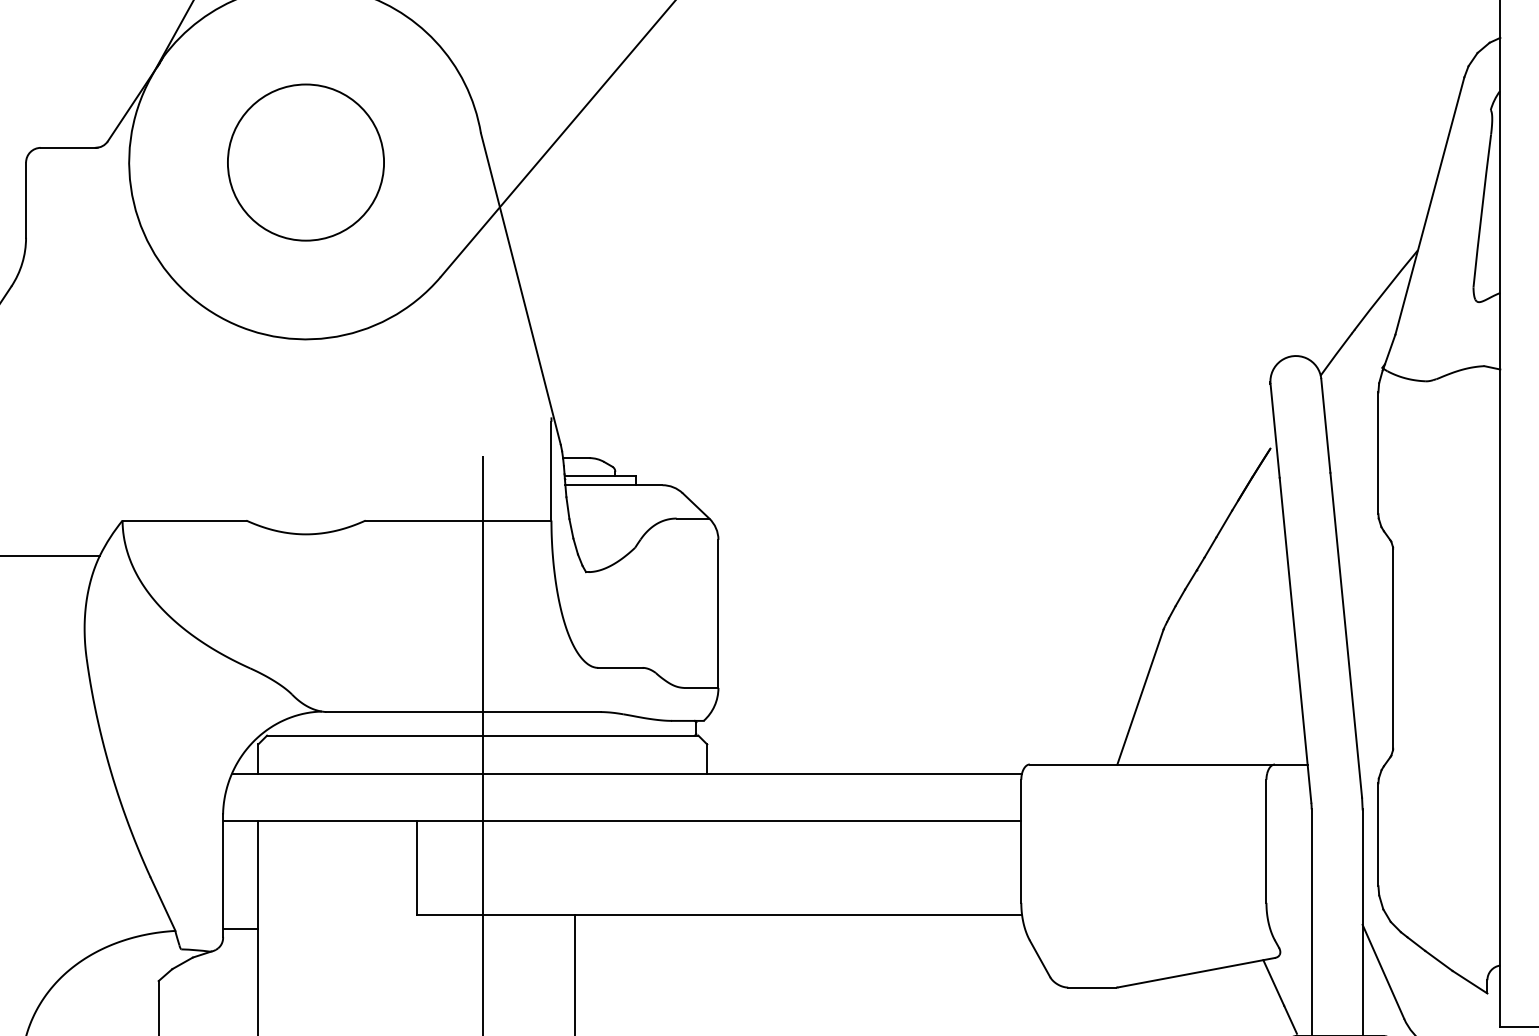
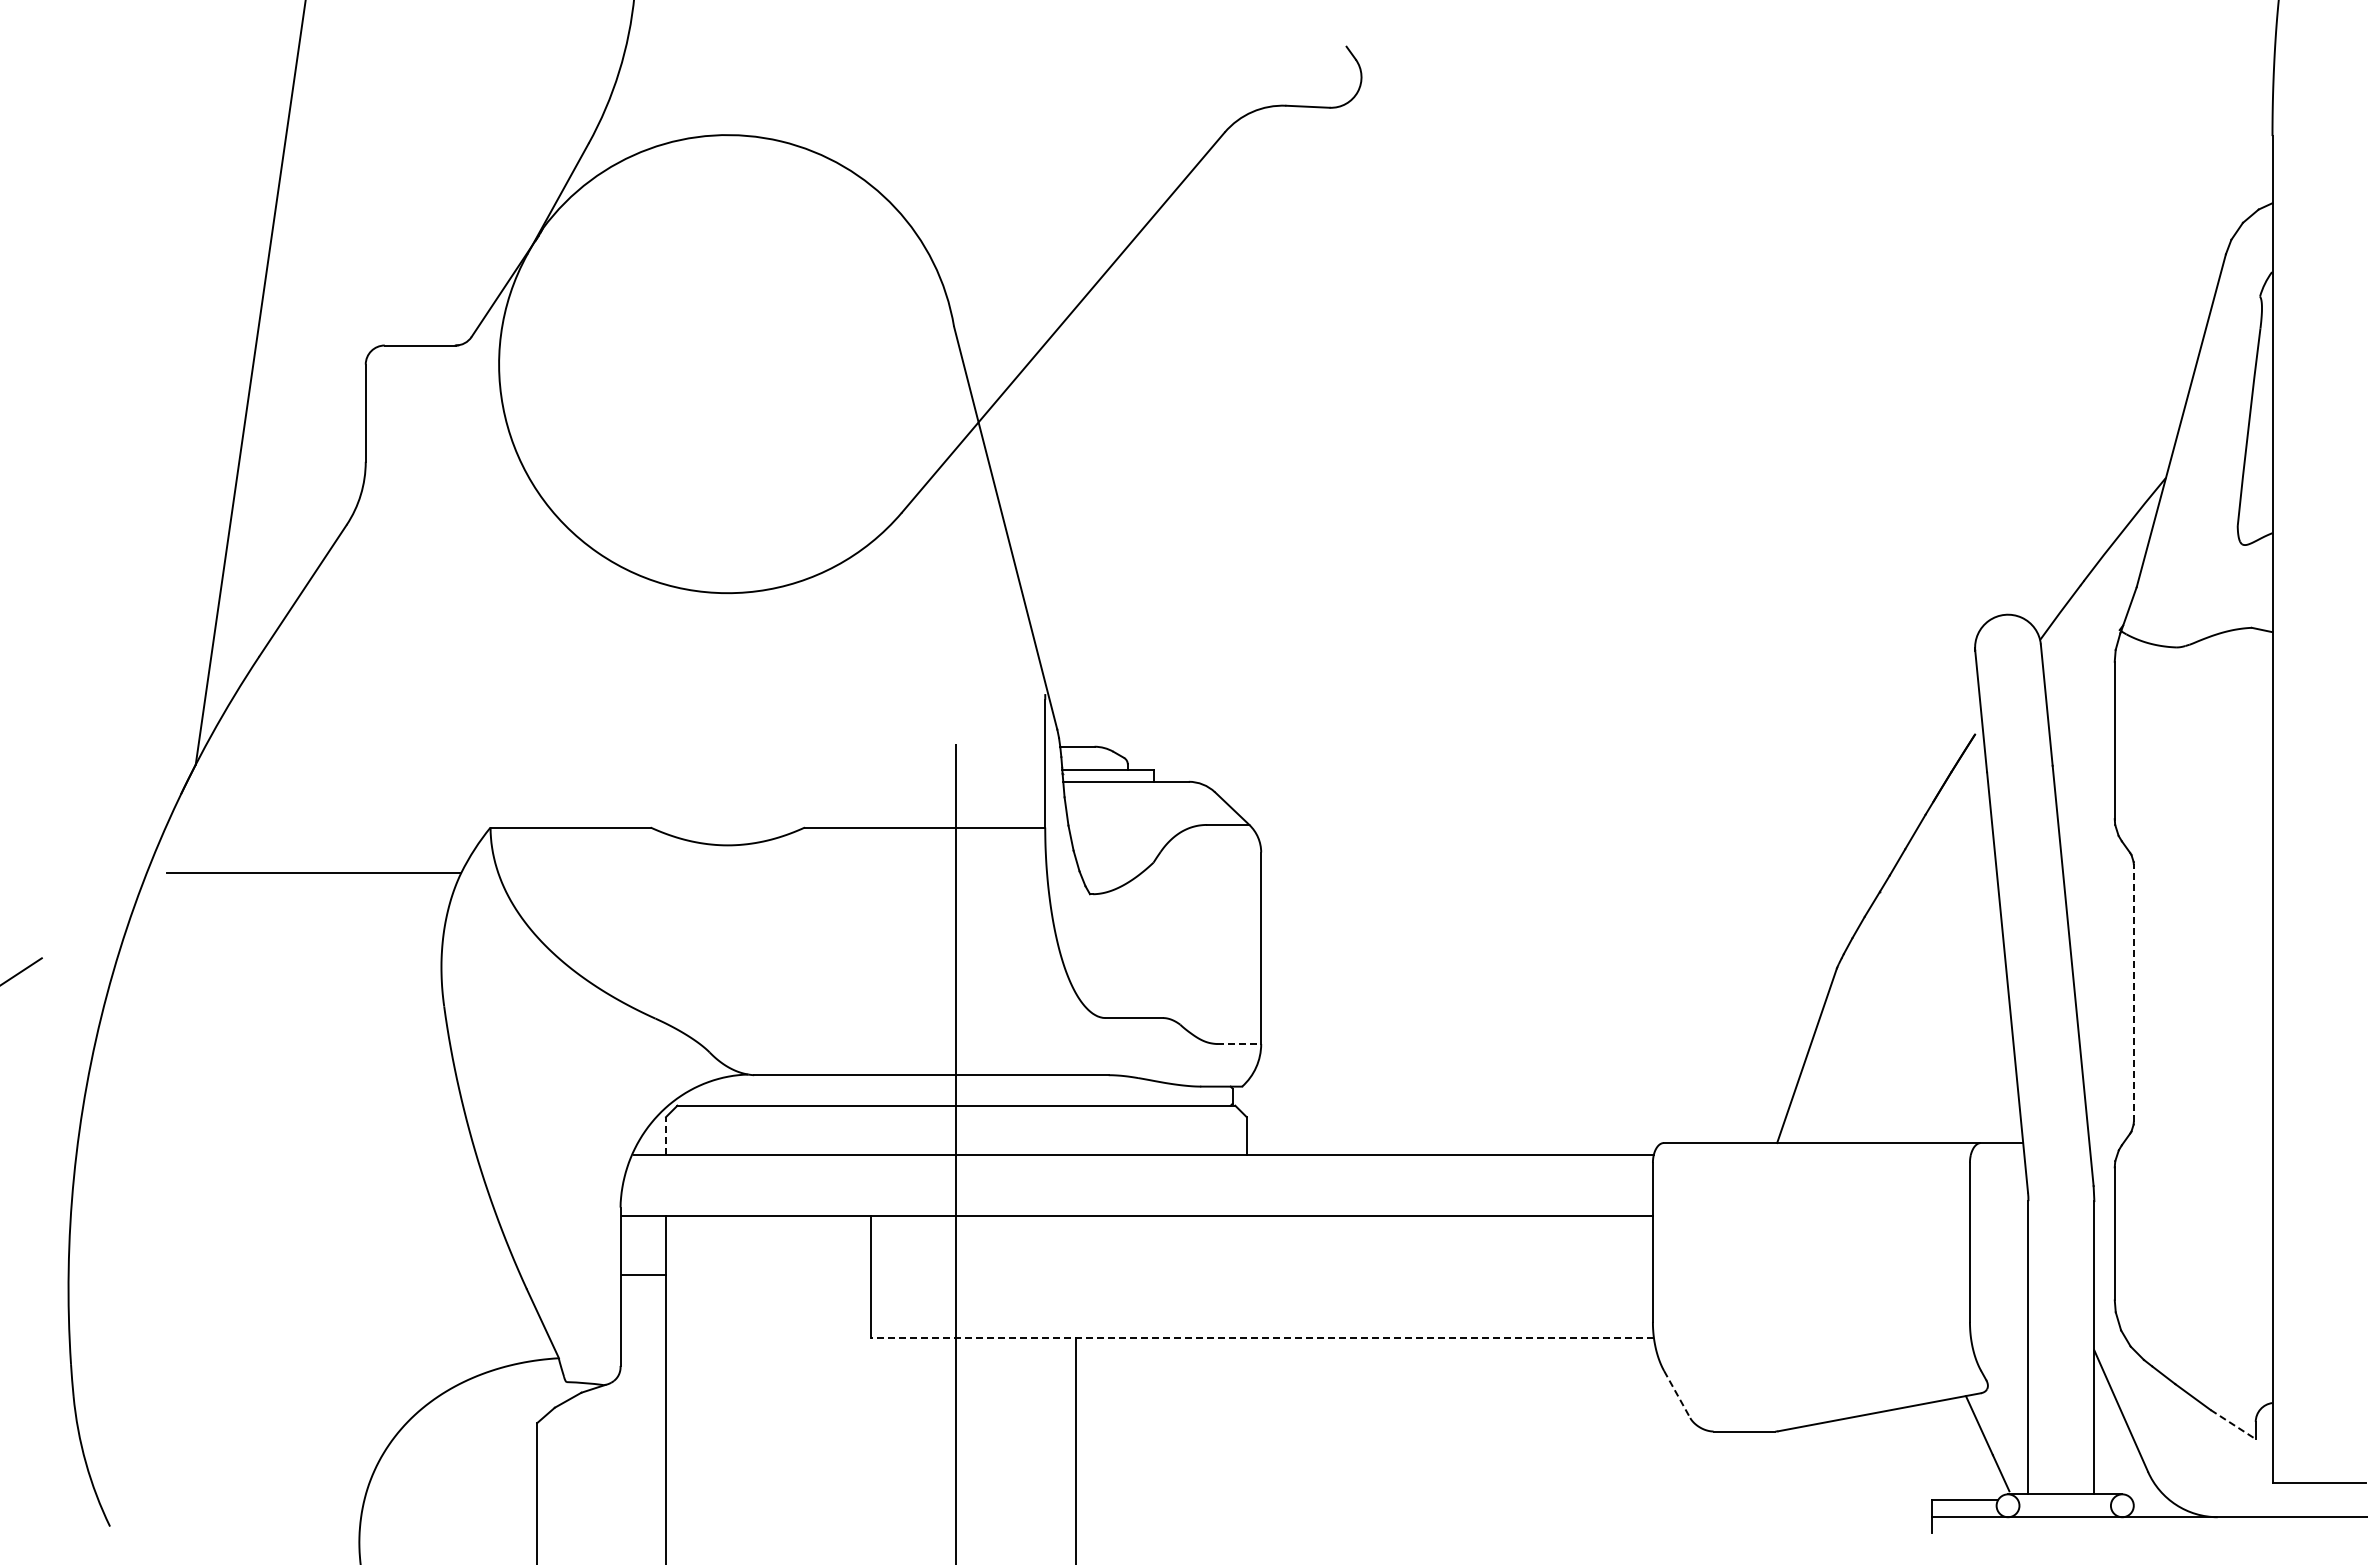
circle: (305, 162) -> (727, 364), removed
line: (1392, 648) -> (2133, 992), solid -> dashed
line: (701, 688) -> (1239, 1044), solid -> dashed
line: (258, 758) -> (666, 1135), solid -> dashed
line: (719, 915) -> (1262, 1338), solid -> dashed
line: (241, 928) -> (644, 1275), moved
line: (1040, 958) -> (1677, 1394), solid -> dashed
line: (1470, 982) -> (2233, 1424), solid -> dashed

